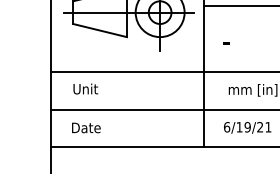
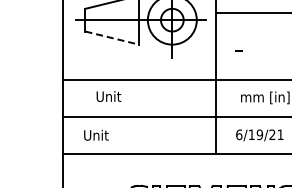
line: (100, 30) -> (112, 38), solid -> dashed
text: (85, 88) -> (108, 96), moved
text: (86, 126) -> (98, 134), Date -> Unit

